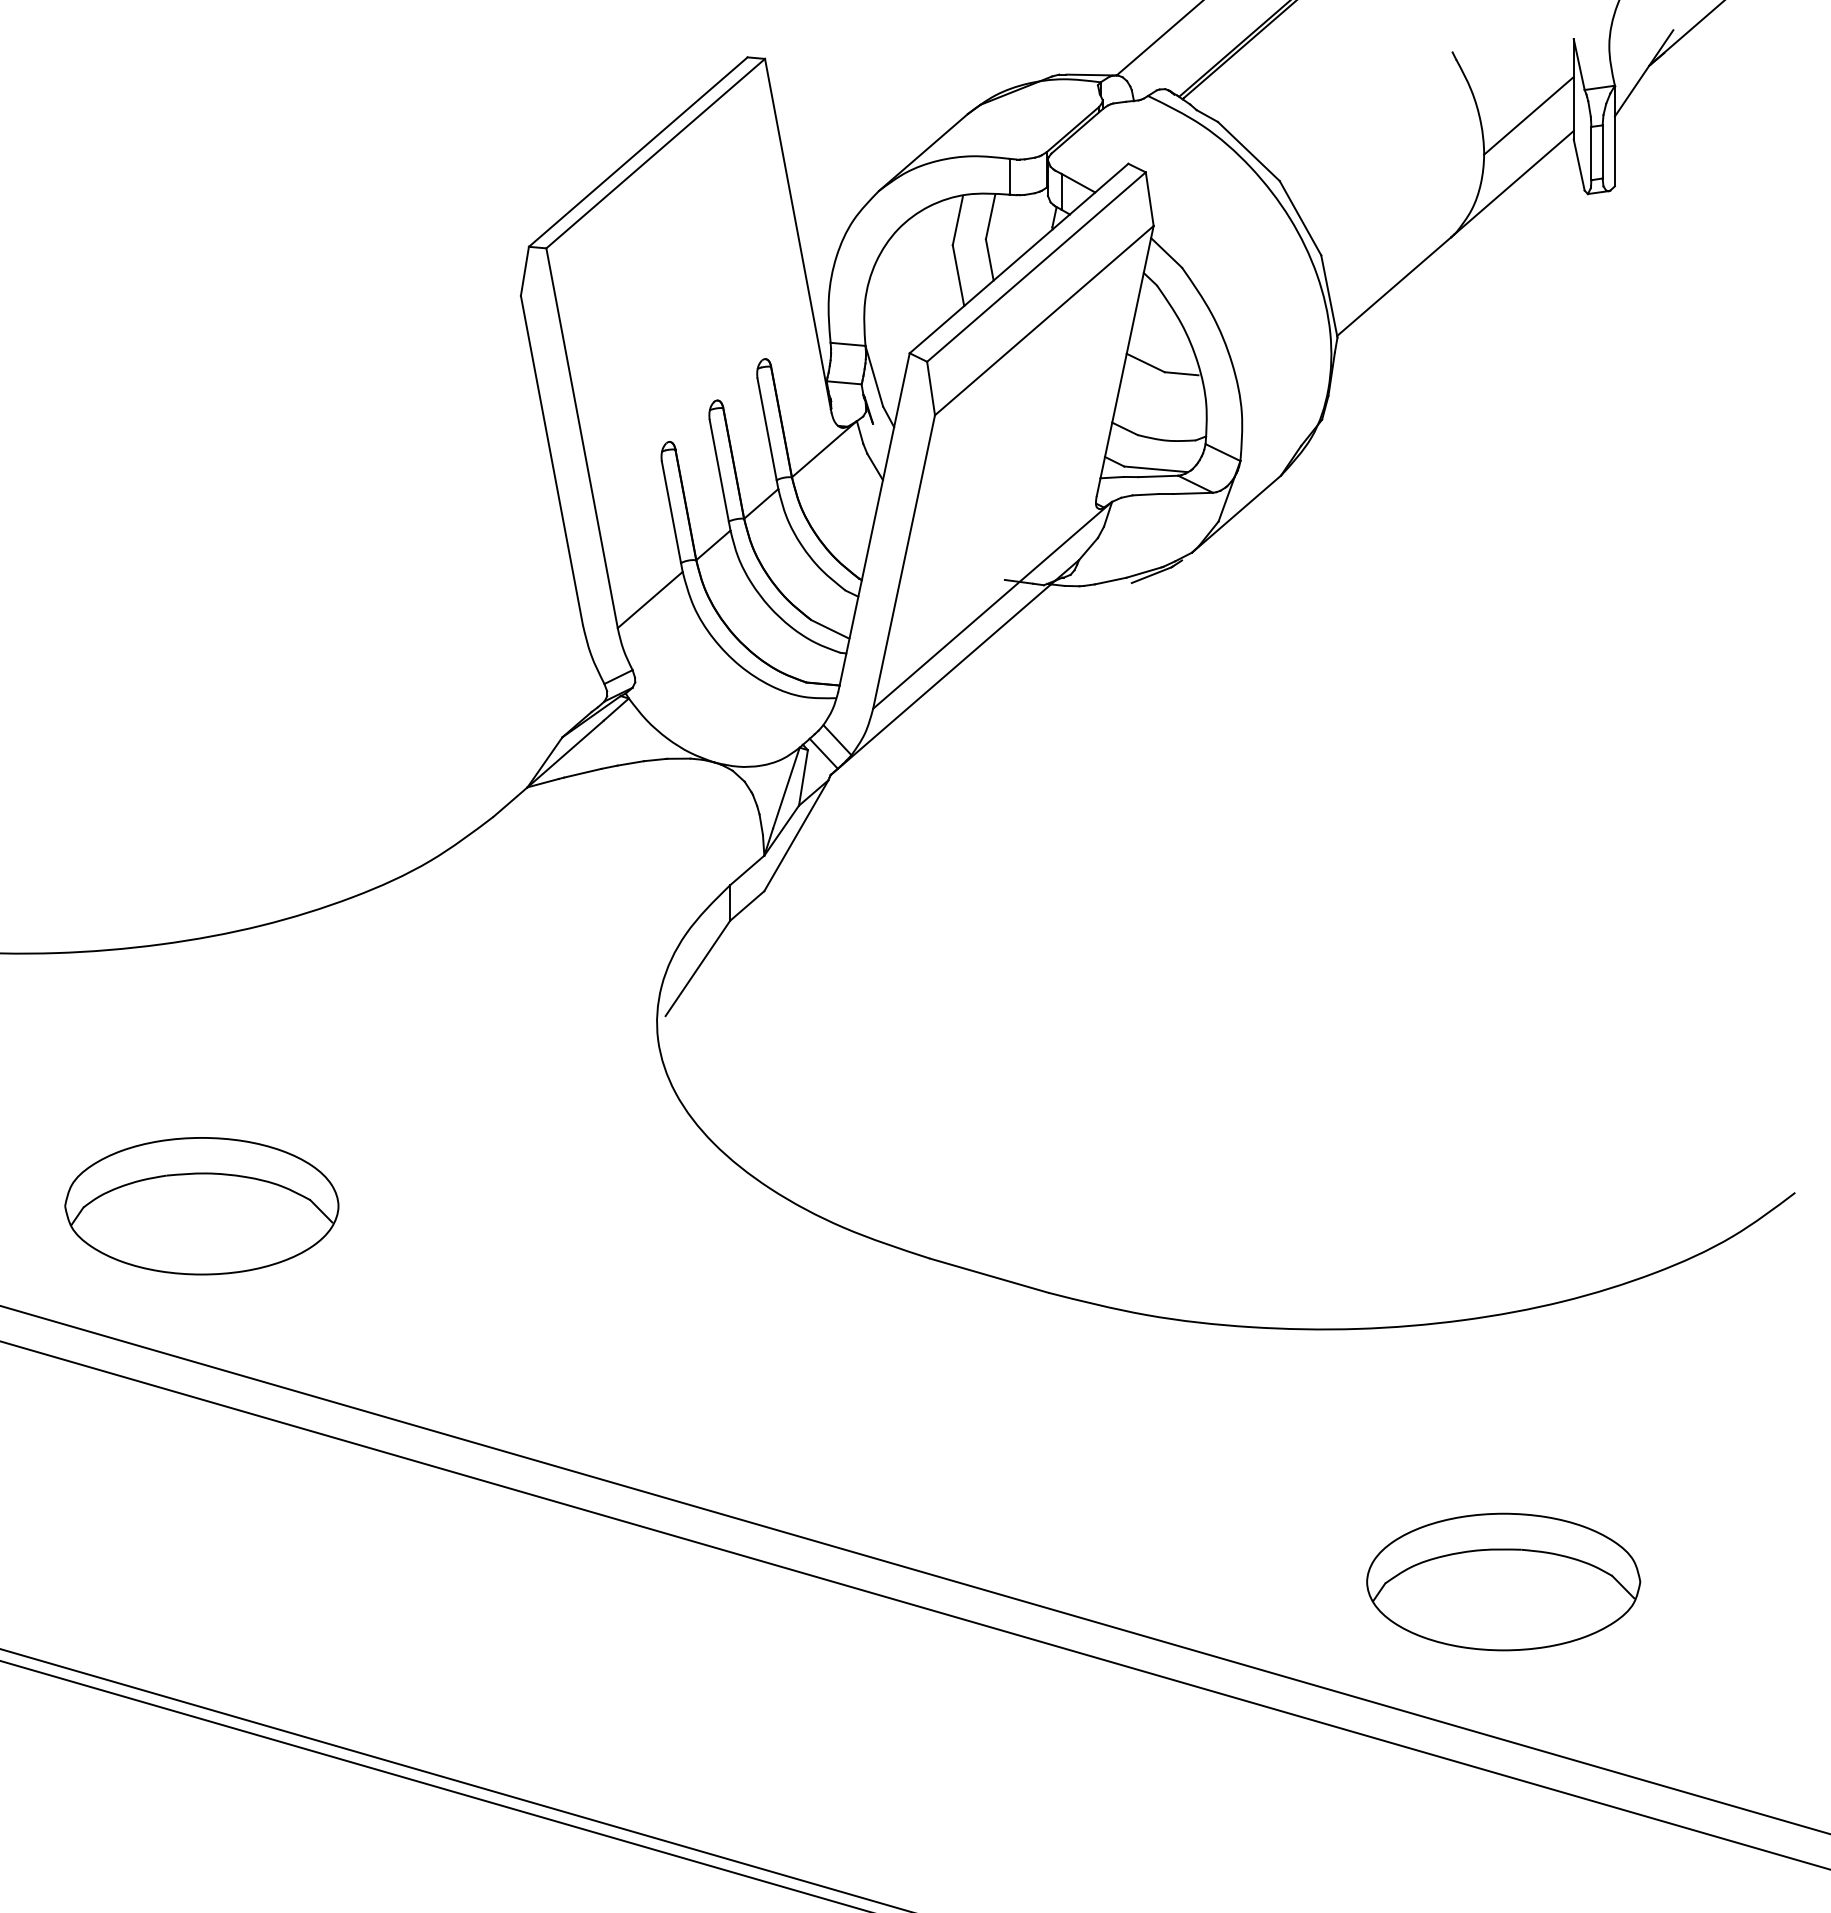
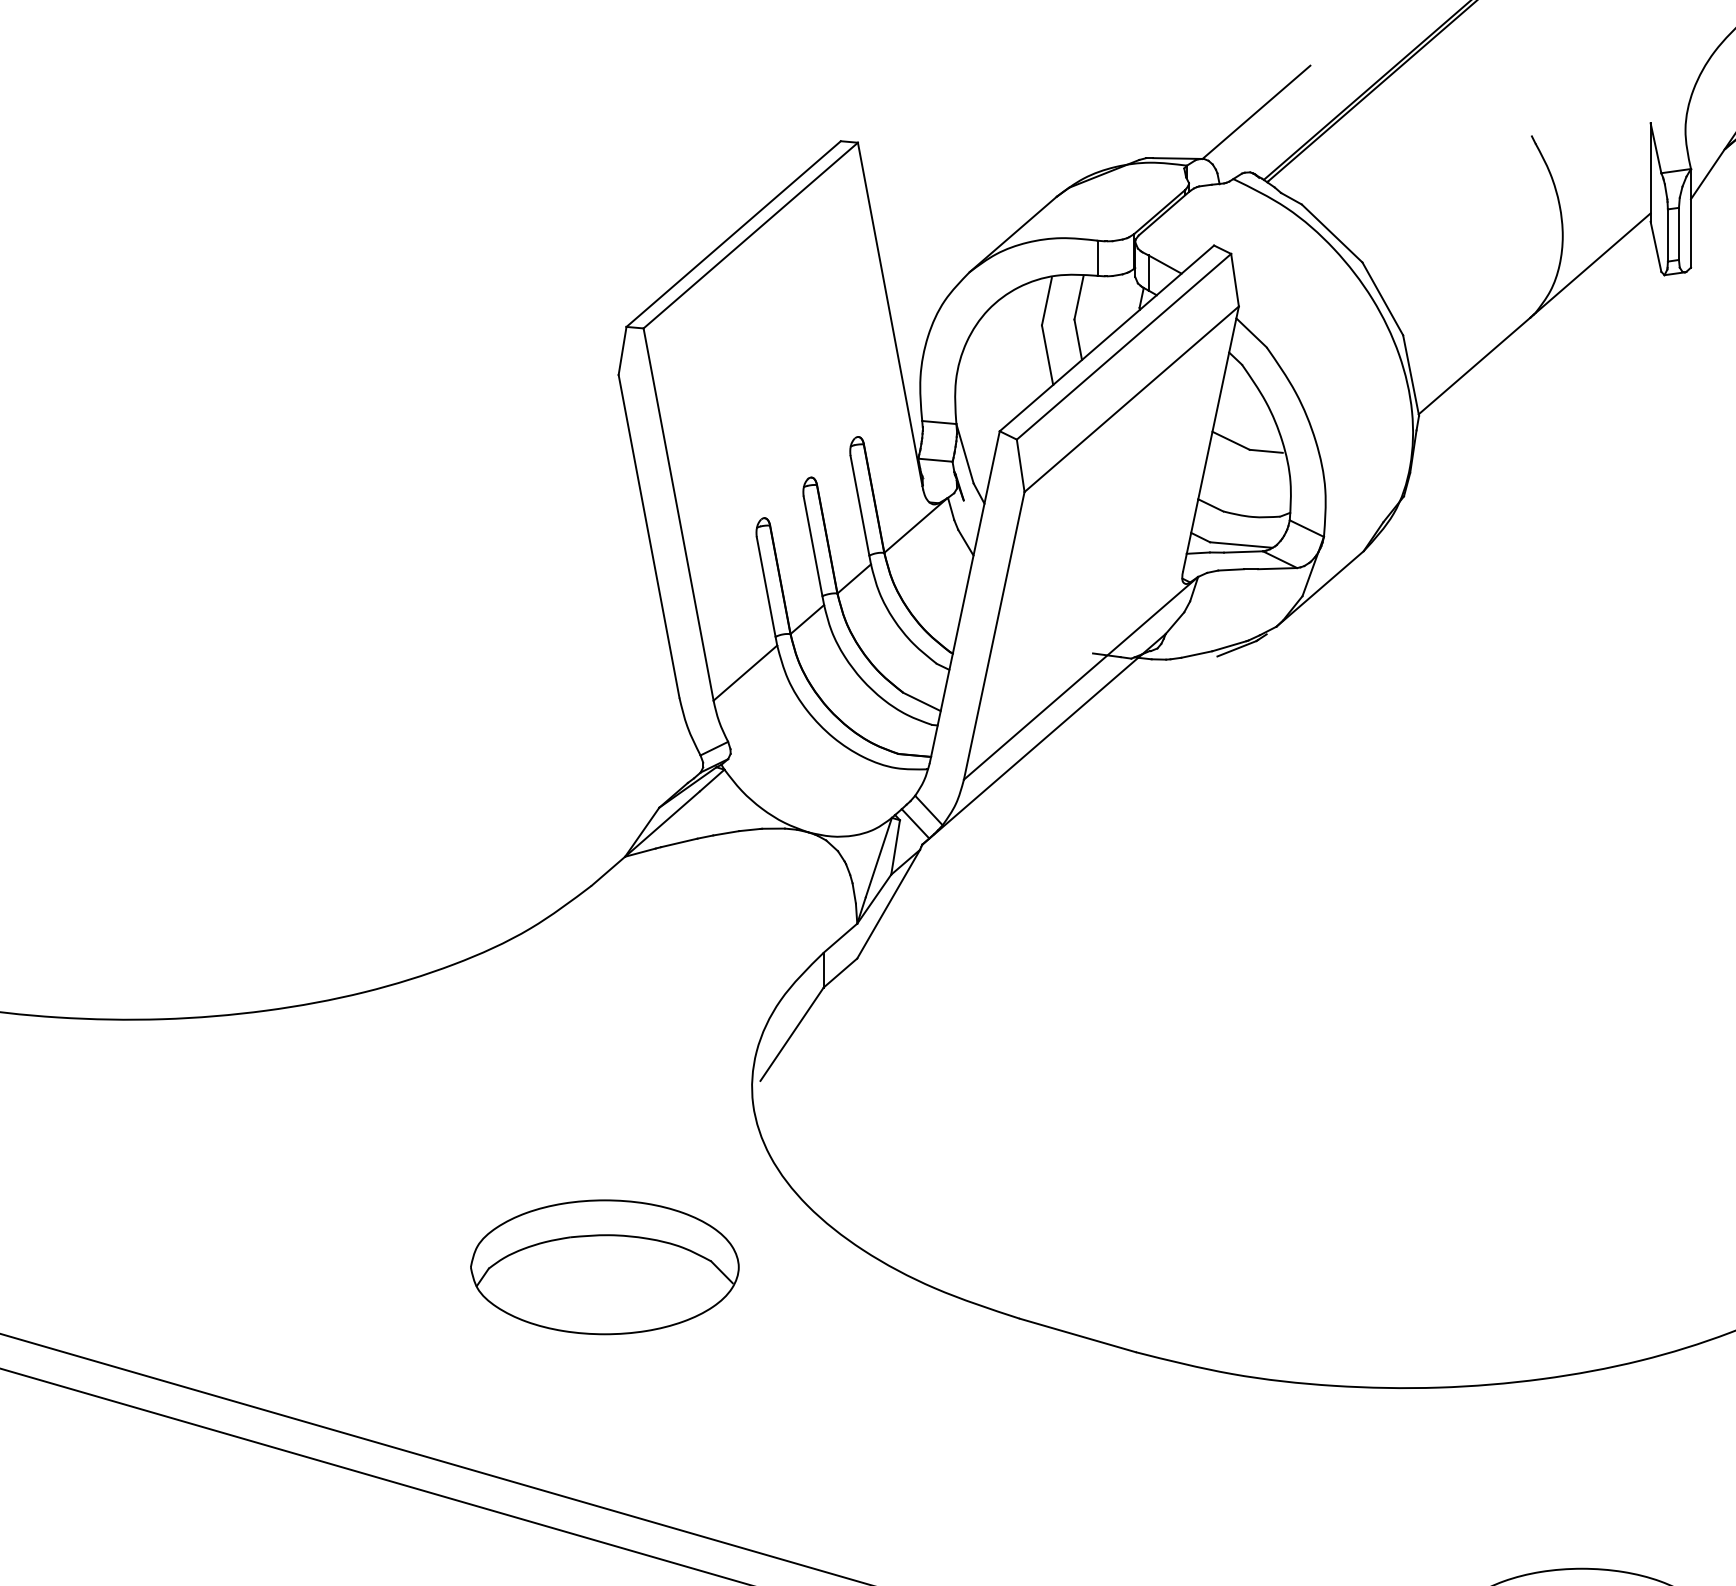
line: (1528, 115) -> (1606, 198), removed
part: (201, 1206) -> (604, 1267), moved

